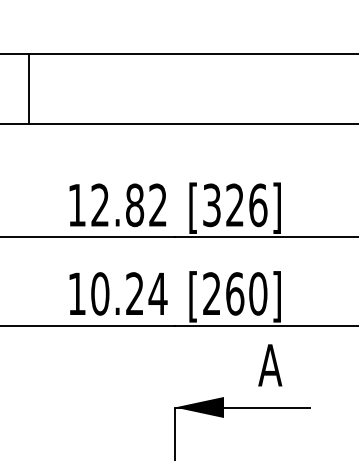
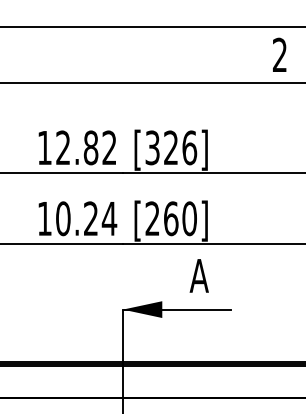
line: (29, 89) -> (6, 55), removed

